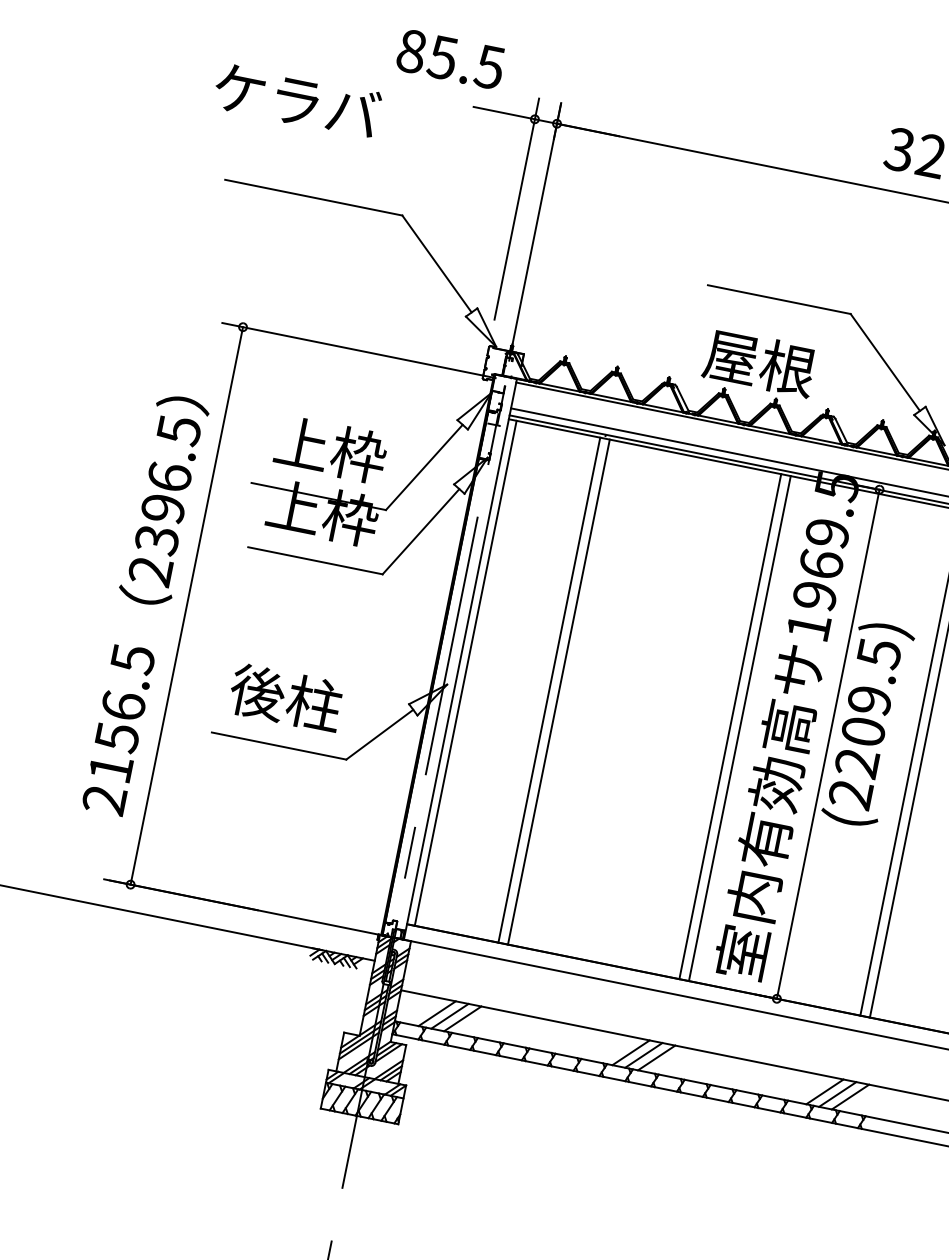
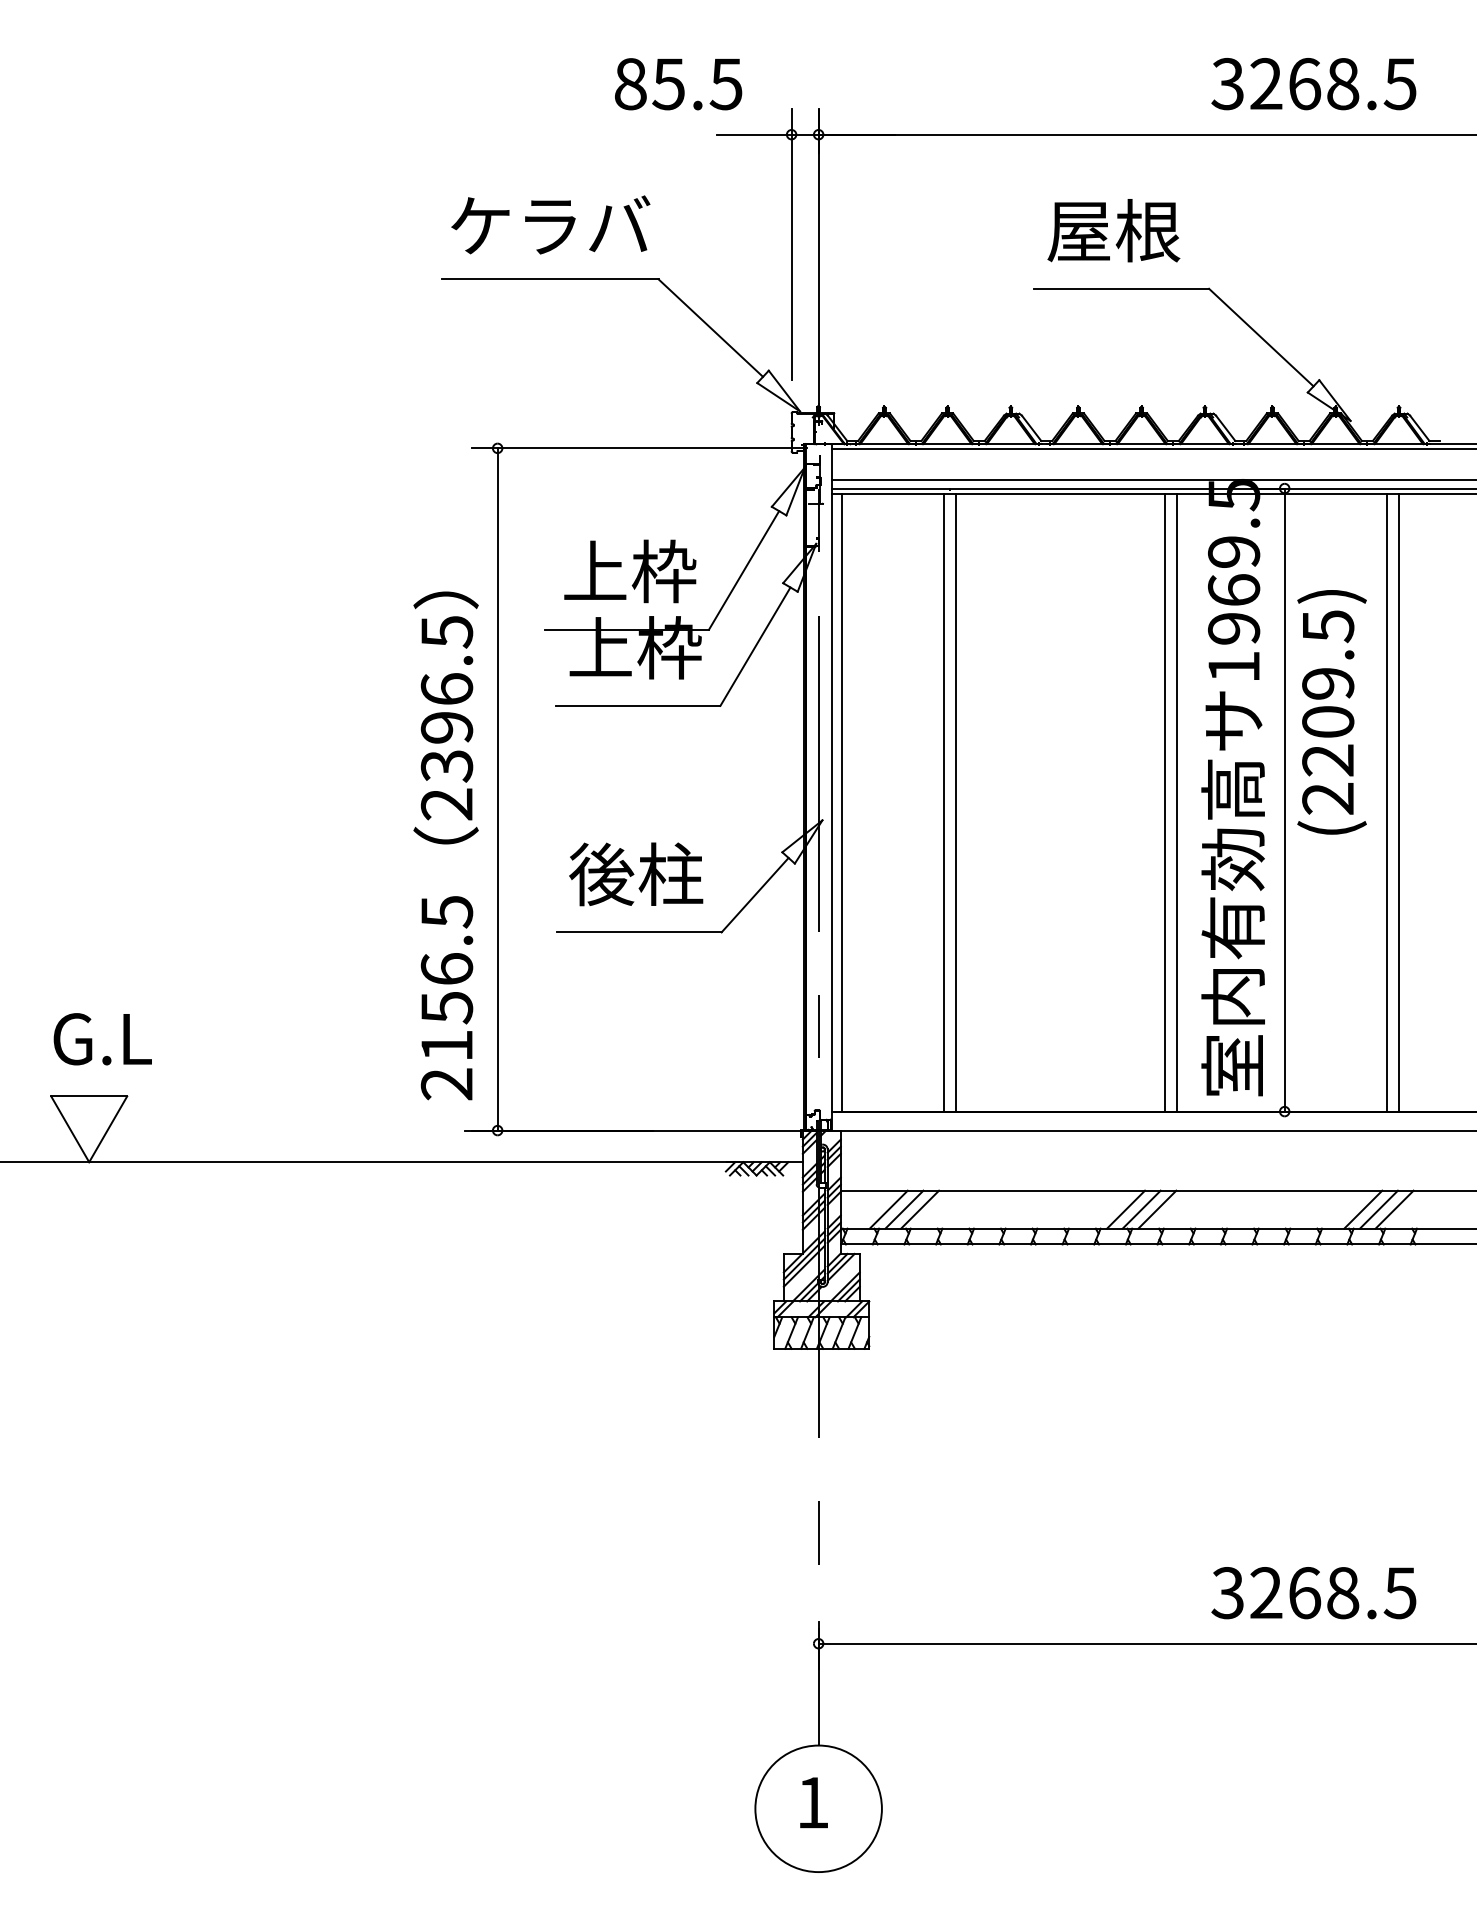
text: (297, 100) -> (550, 224), moved
text: (759, 362) -> (1113, 230), moved
text: (142, 604) -> (445, 845), moved
text: (867, 724) -> (1331, 712), moved

